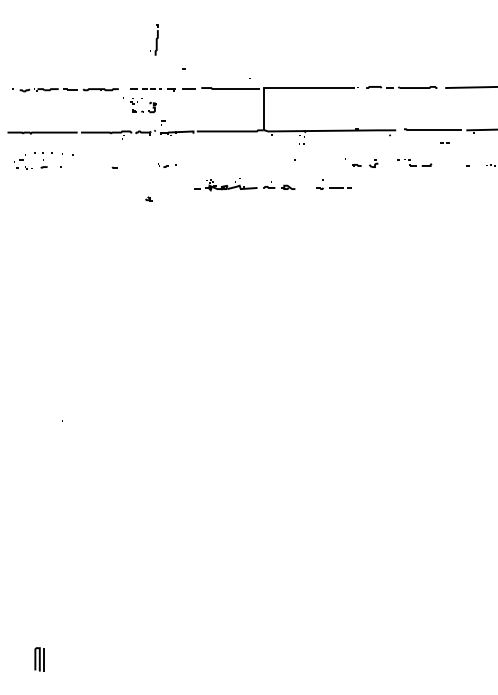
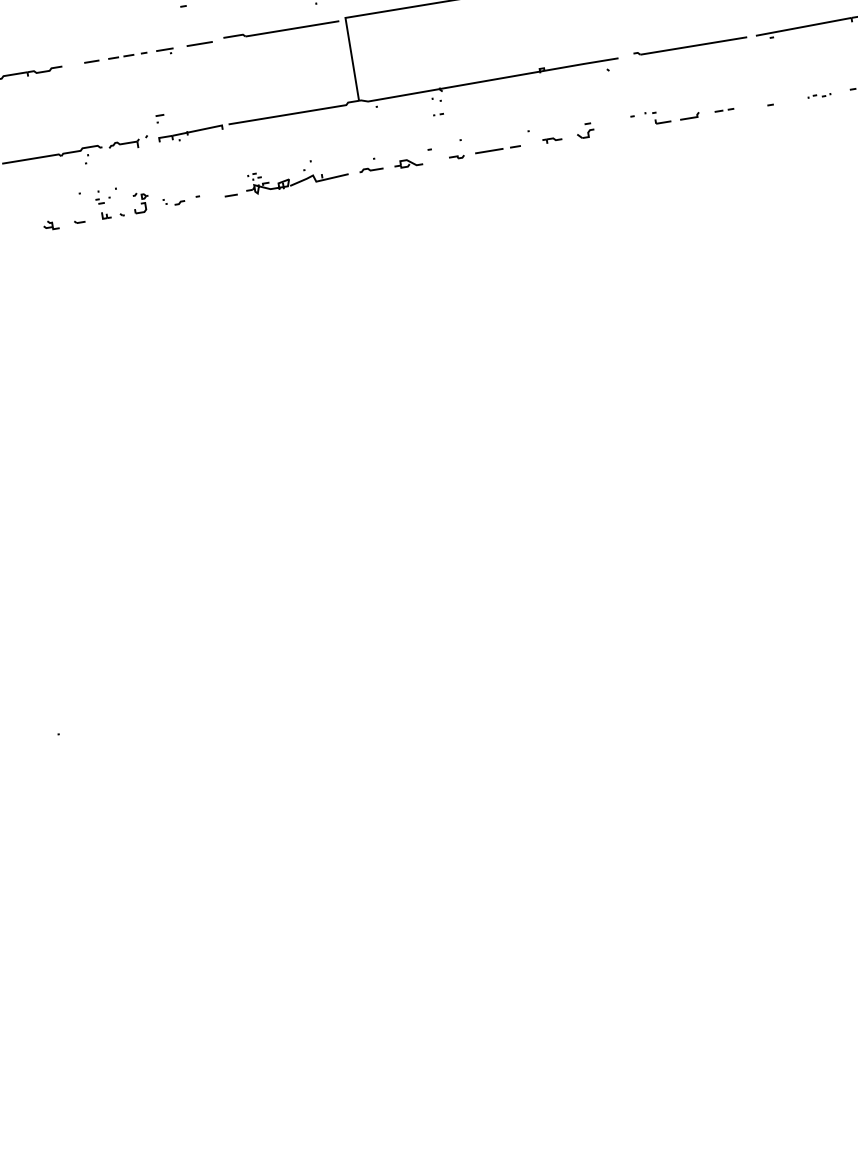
part: (139, 105) -> (114, 203), moved
part: (444, 142) -> (724, 109), moved
part: (244, 184) -> (322, 171), moved
part: (333, 184) -> (482, 145), moved
part: (148, 198) -> (49, 224), moved

